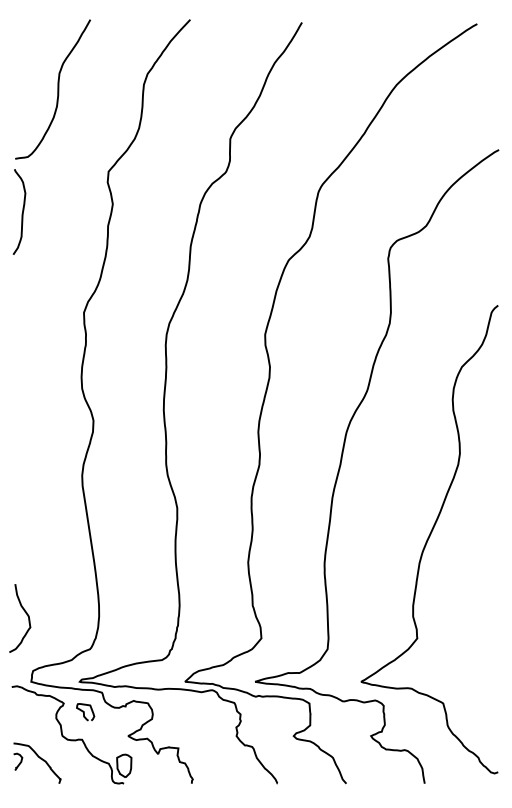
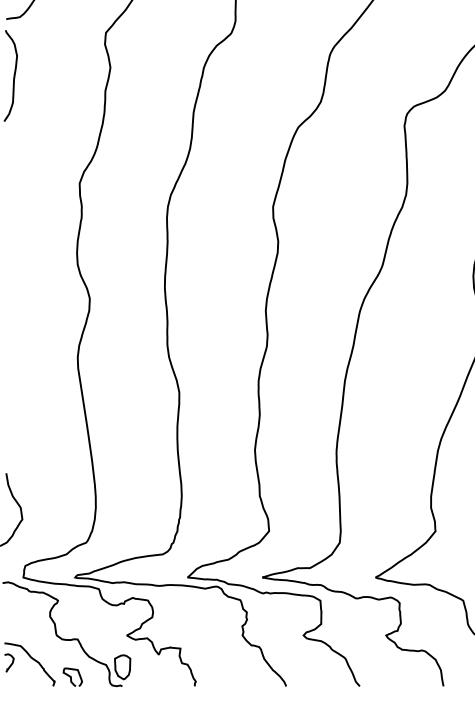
curve: (84, 712) -> (71, 677), moved

